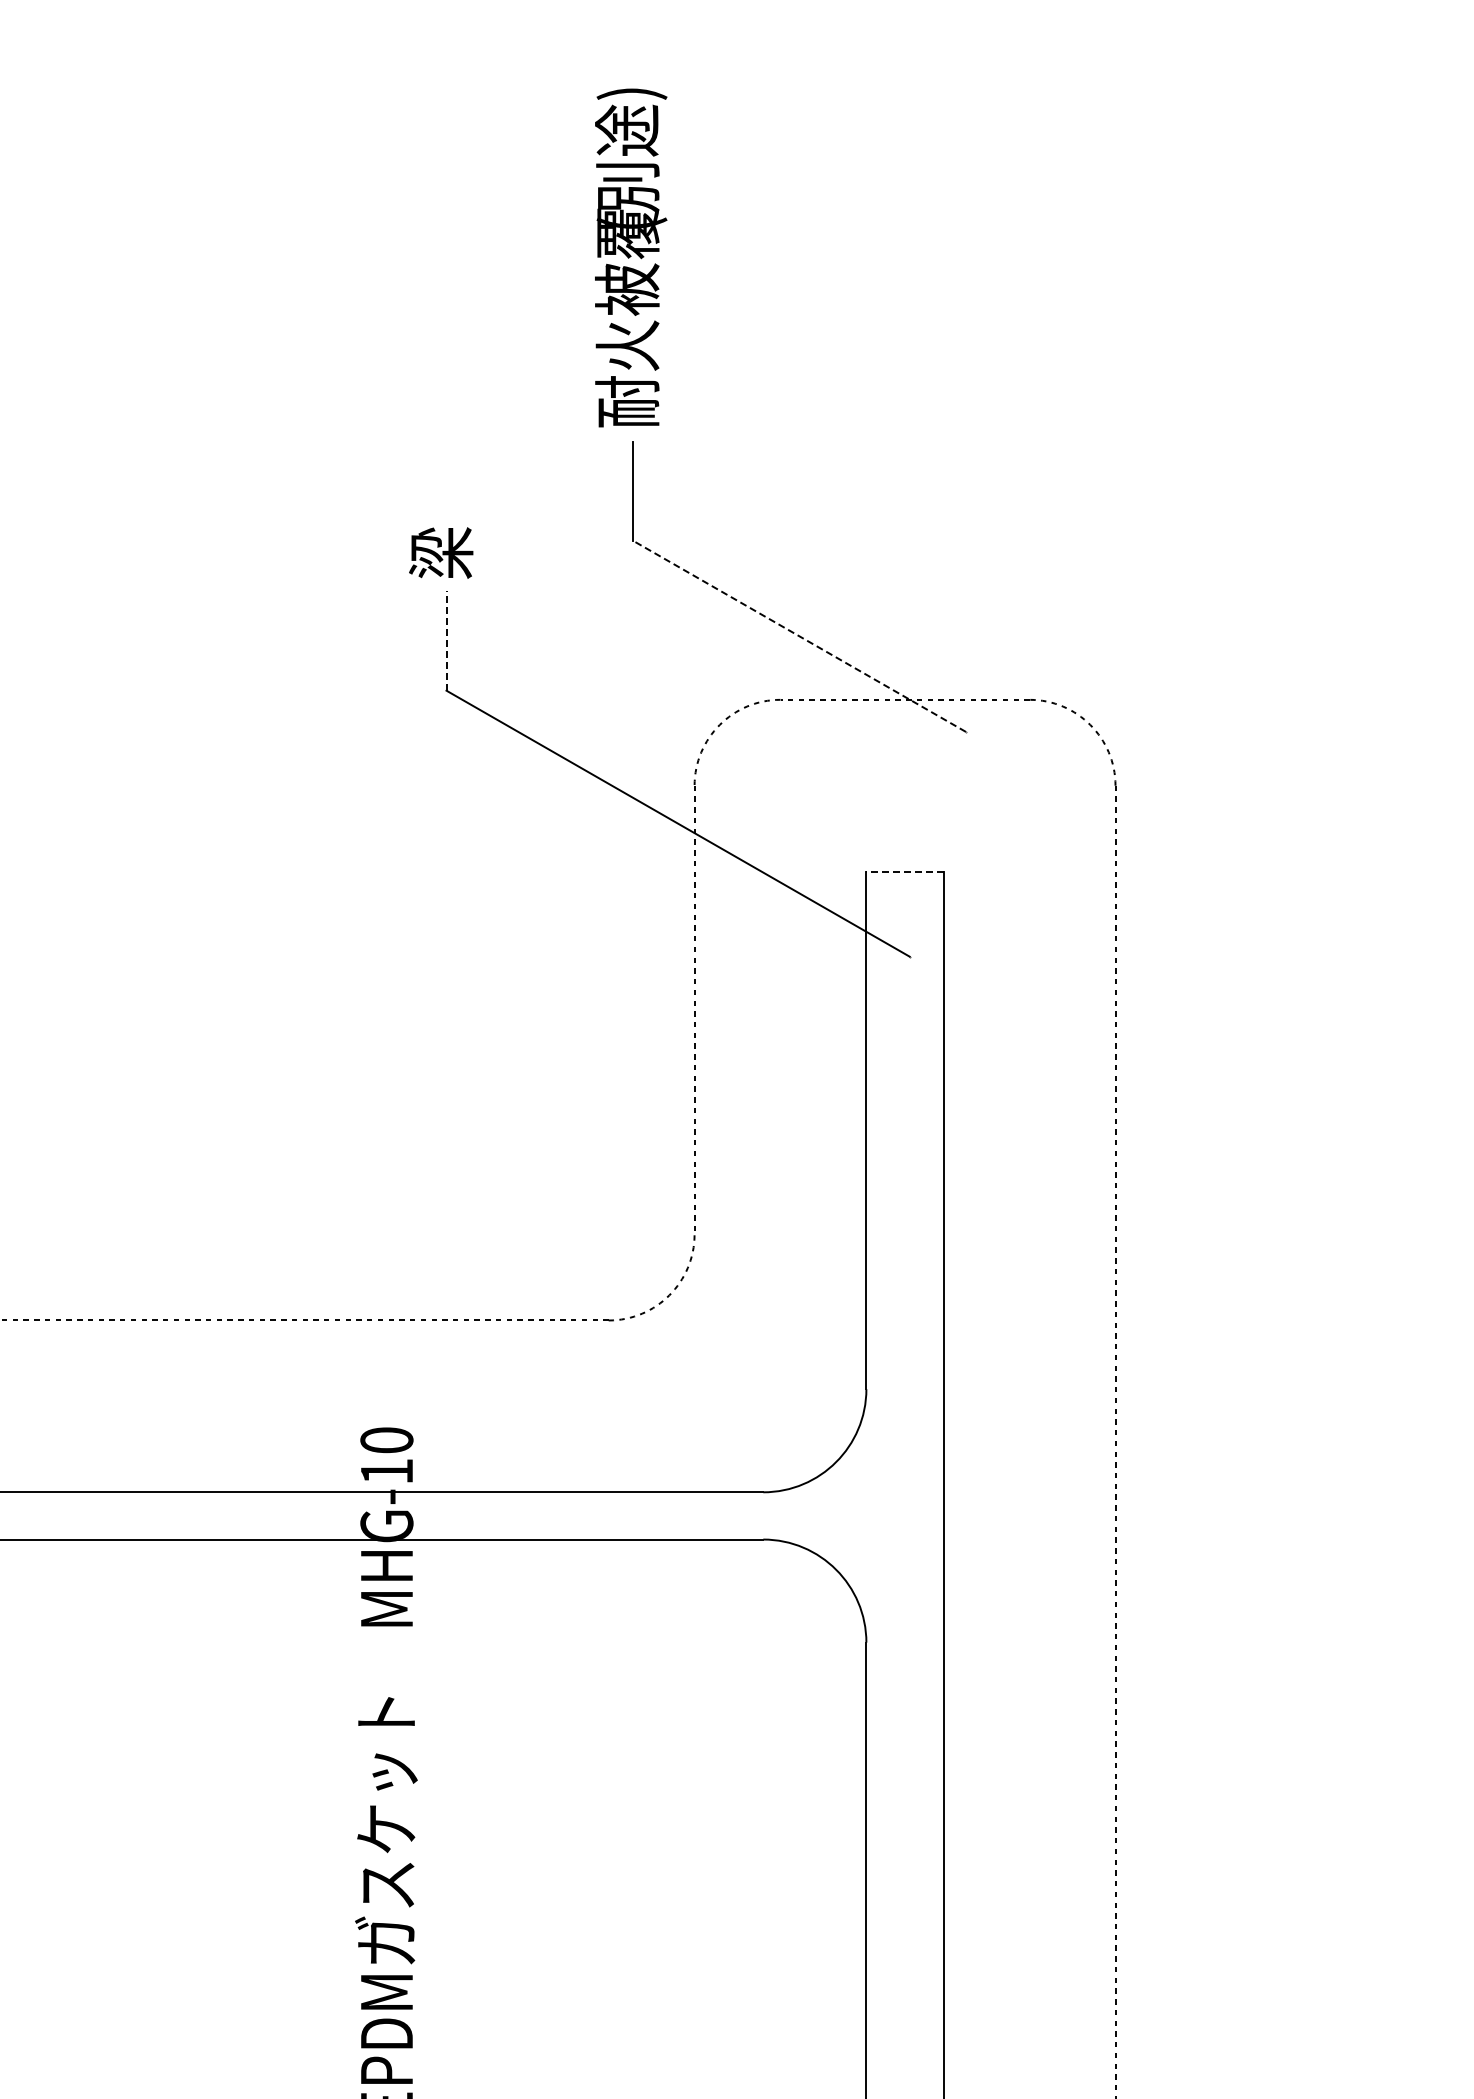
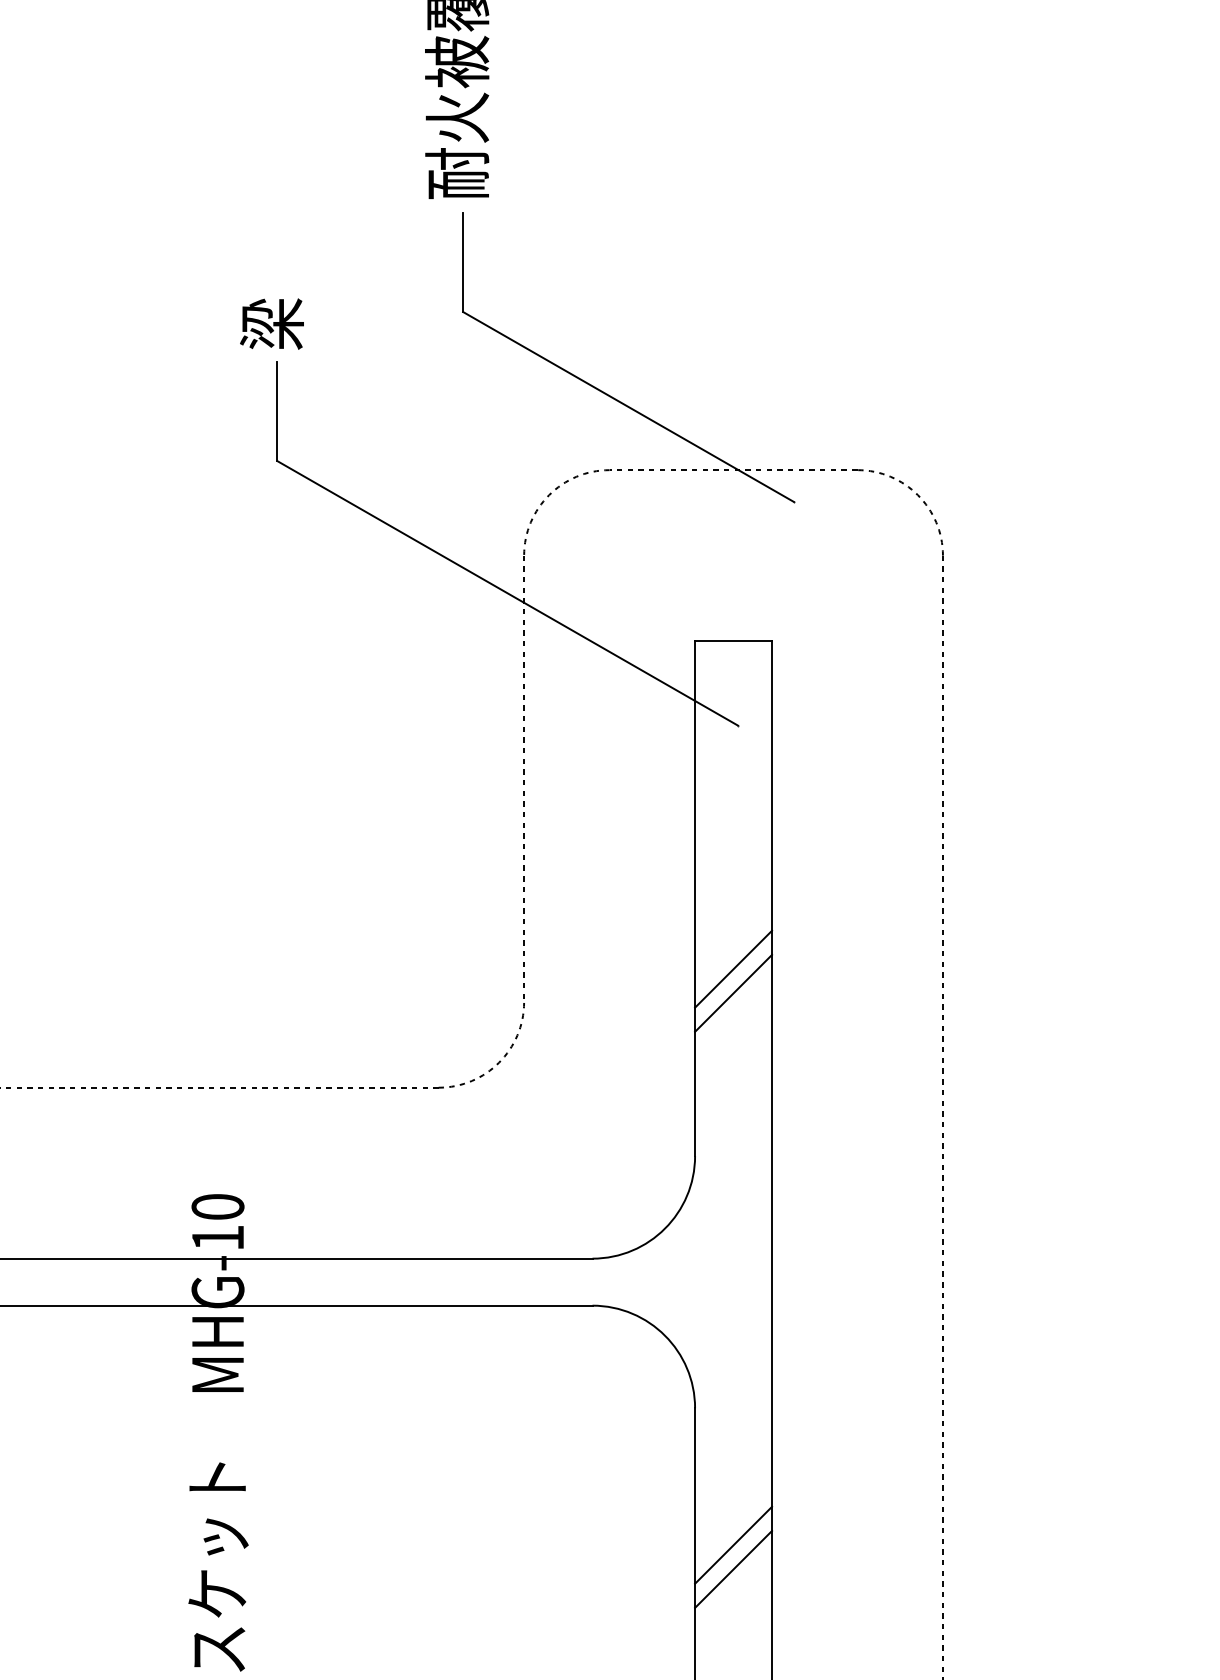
line: (799, 636) -> (628, 407), dashed -> solid
line: (446, 641) -> (277, 412), dashed -> solid
line: (905, 871) -> (733, 640), dashed -> solid
line: (904, 1201) -> (733, 969), added
line: (904, 1225) -> (733, 993), added
line: (904, 1780) -> (733, 1545), added
line: (904, 1804) -> (733, 1569), added

